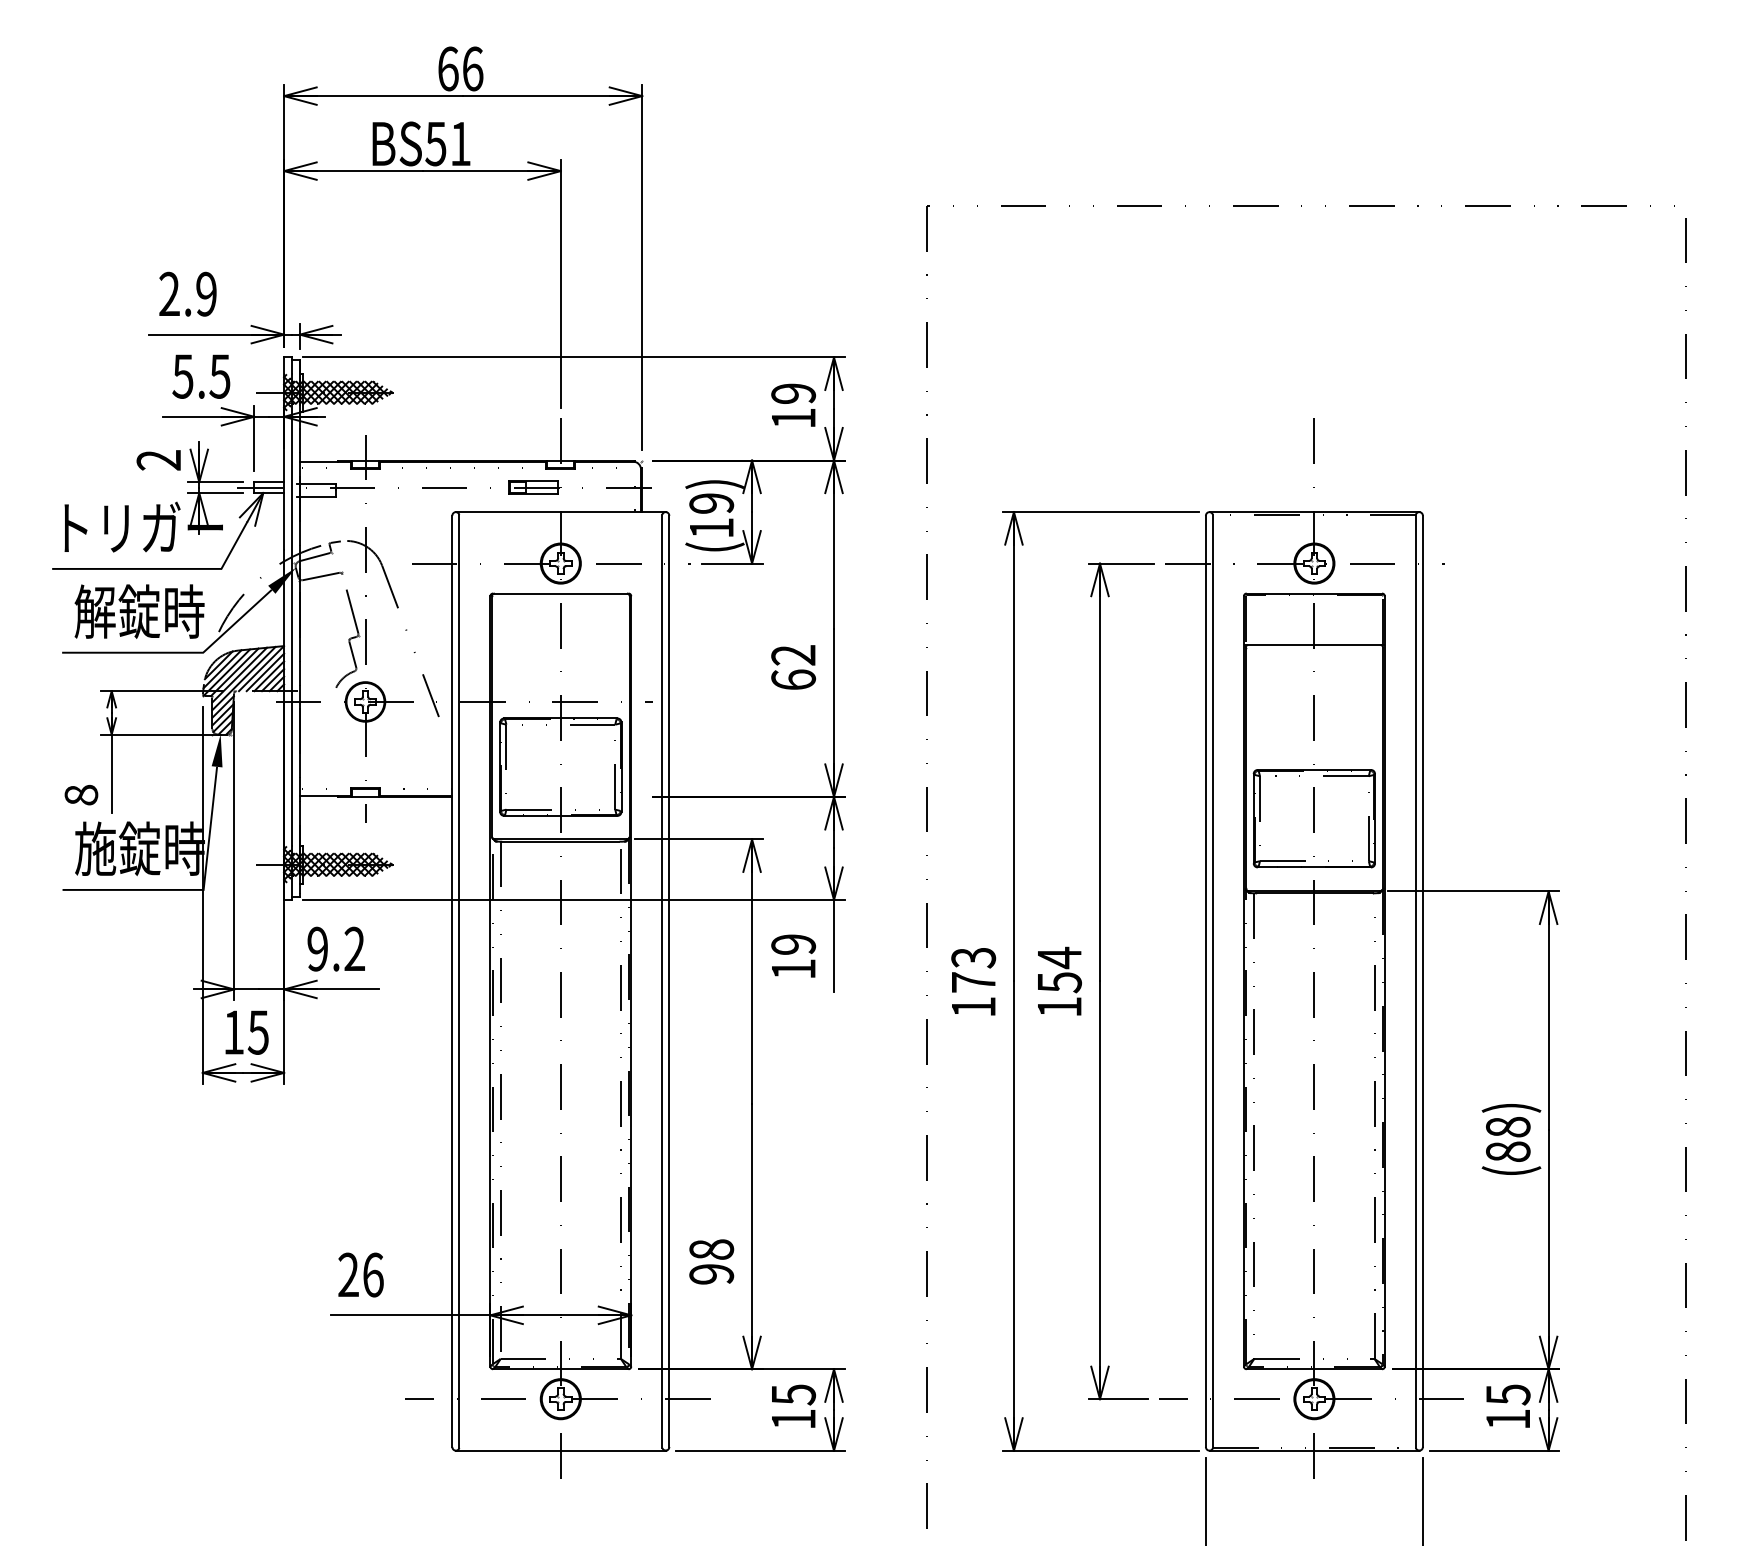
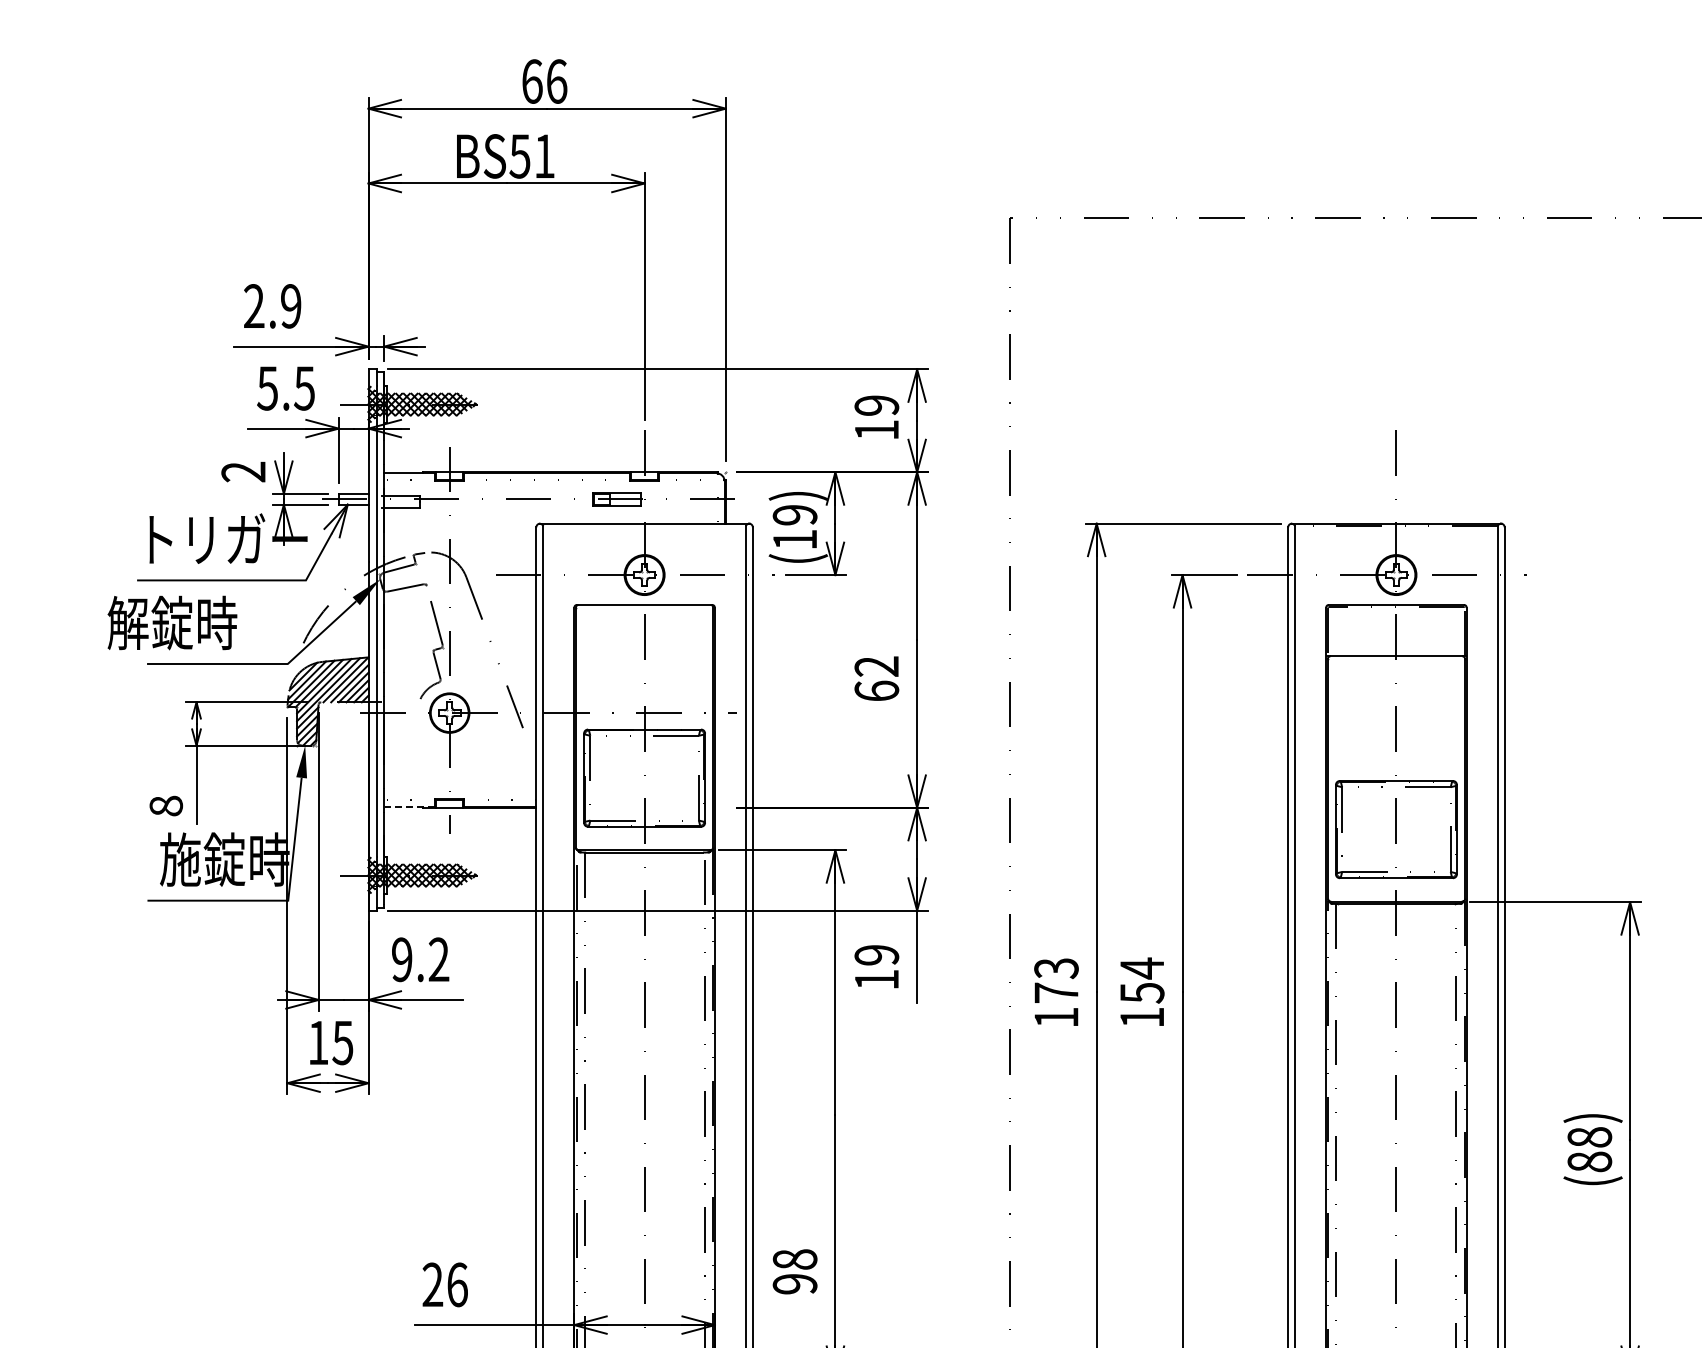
text: (139, 611) -> (172, 622), moved
line: (325, 795) -> (409, 806), solid -> dashed

